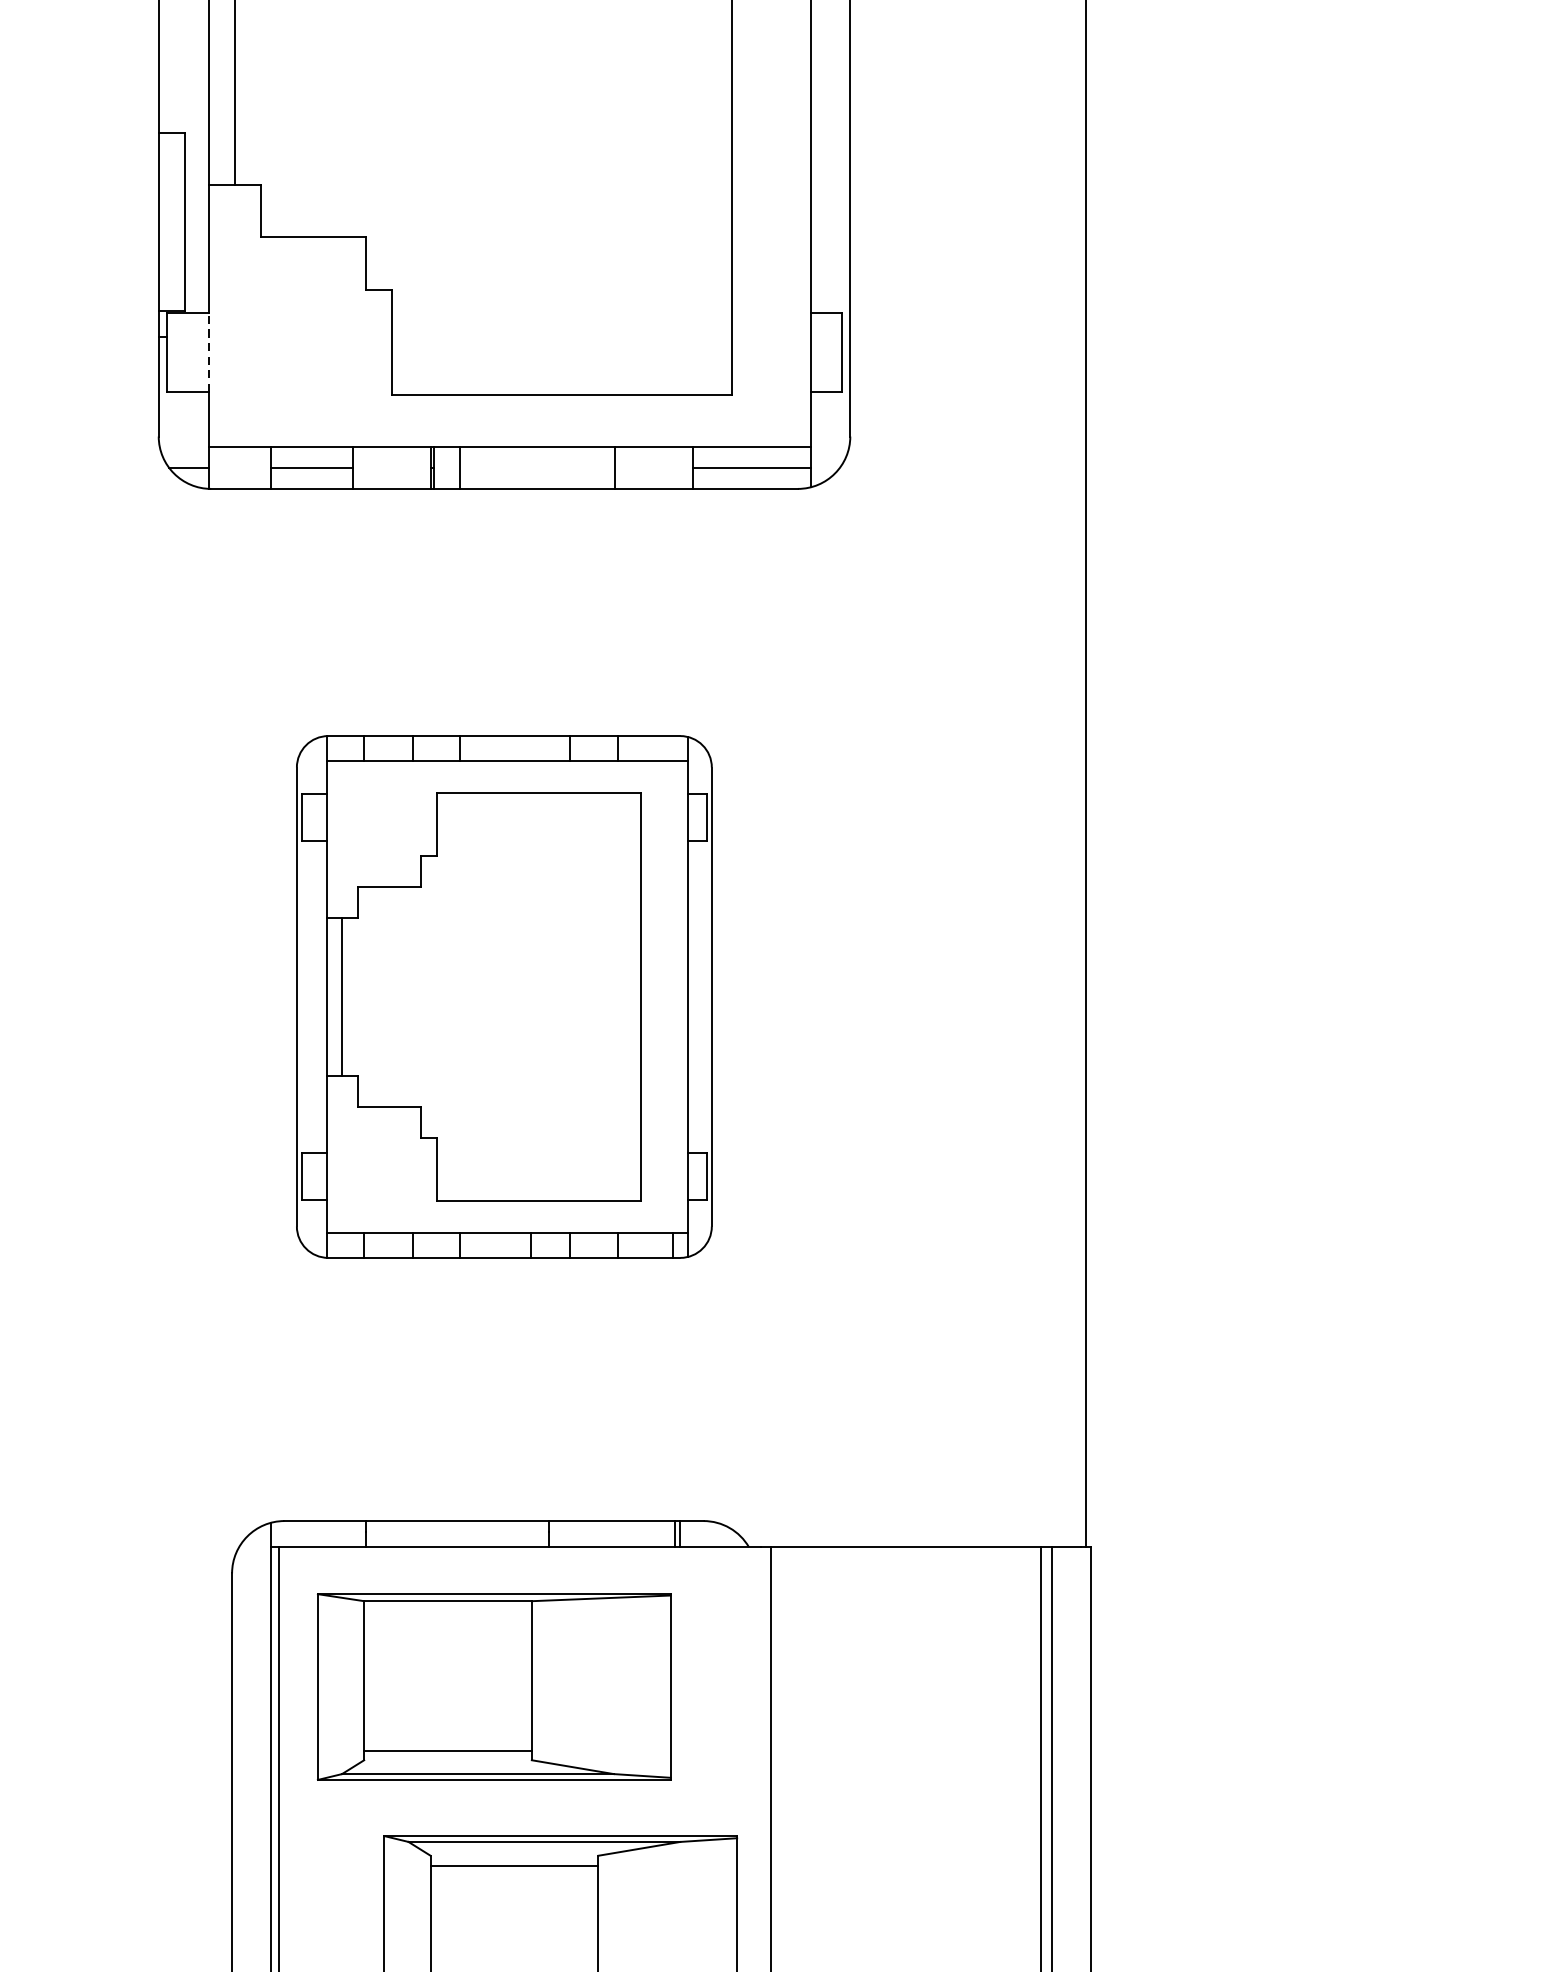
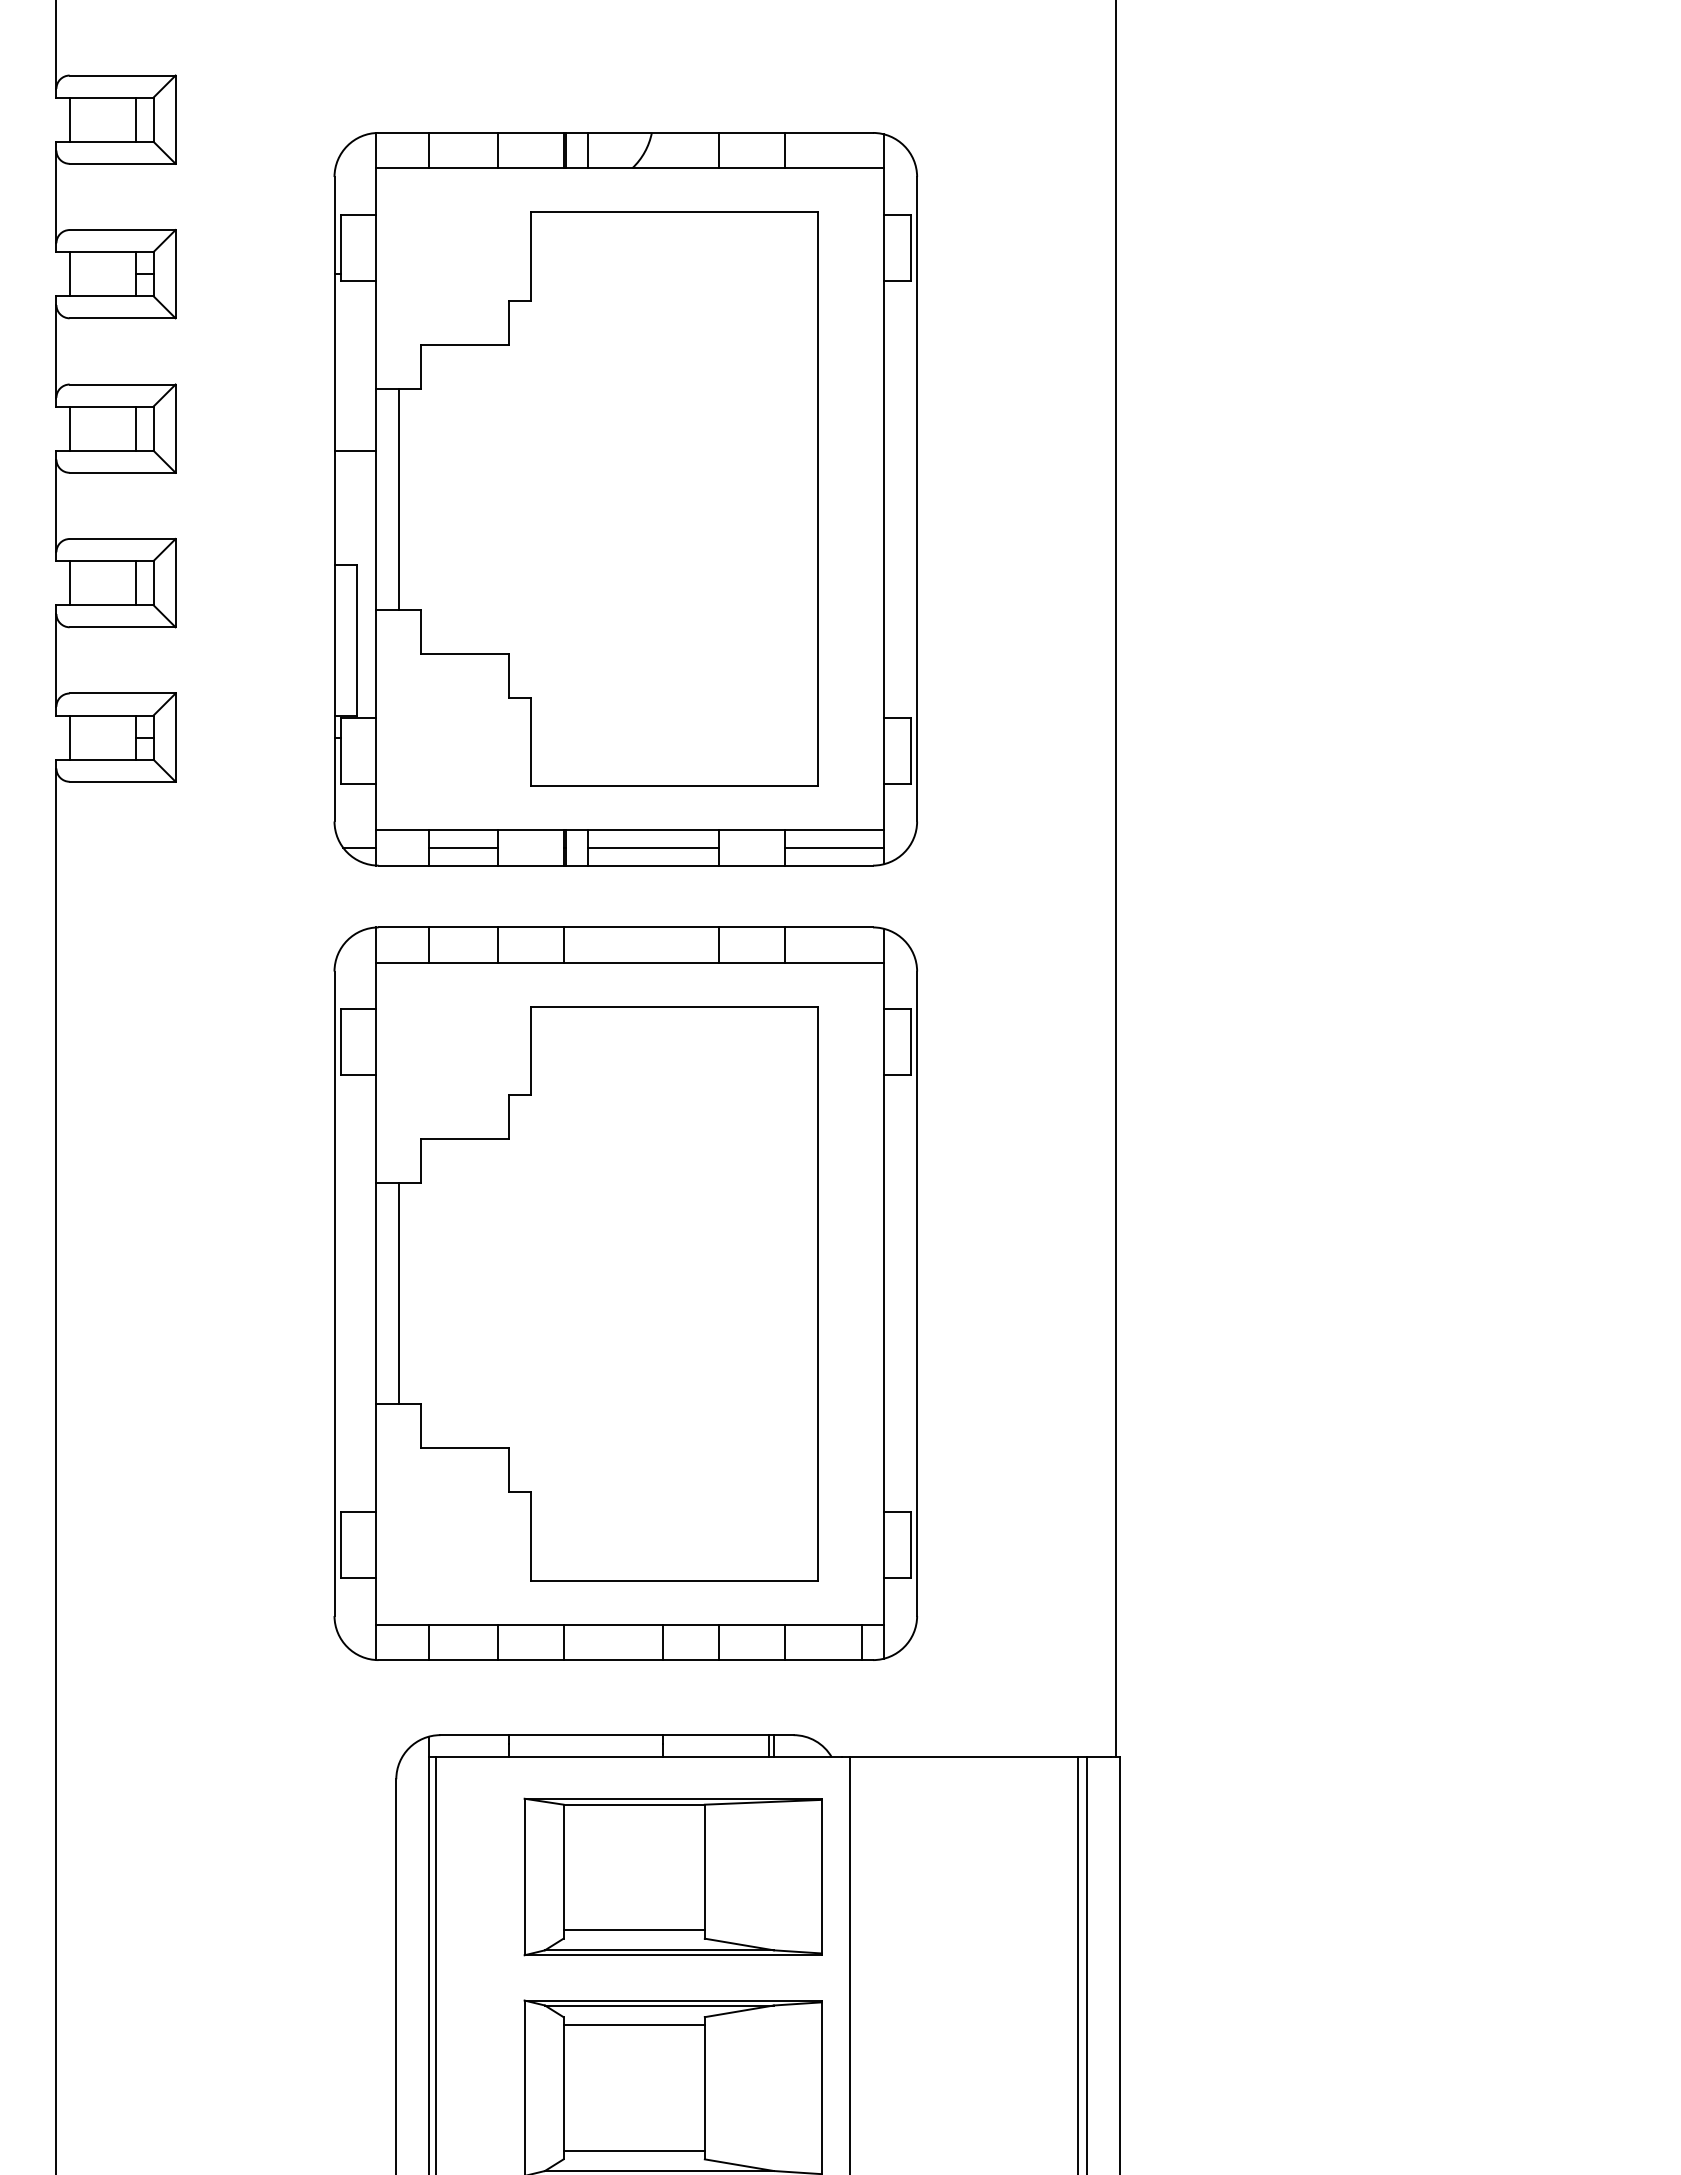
line: (208, 352) -> (376, 750), dashed -> solid
line: (537, 467) -> (653, 847), added
part: (504, 996) -> (625, 1293), size x1.67
part: (493, 1686) -> (672, 1876), moved

